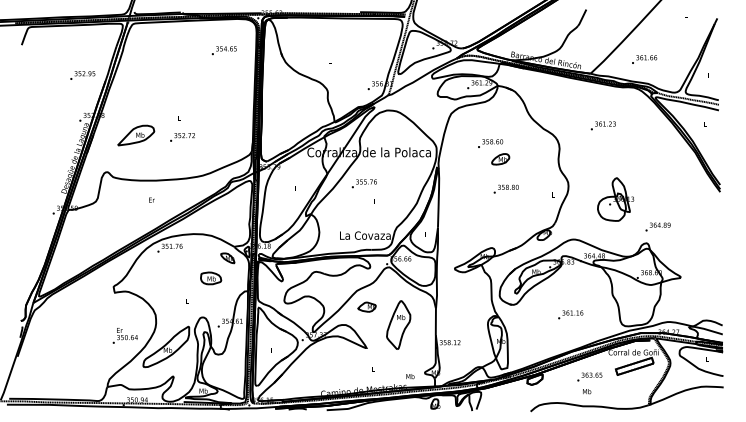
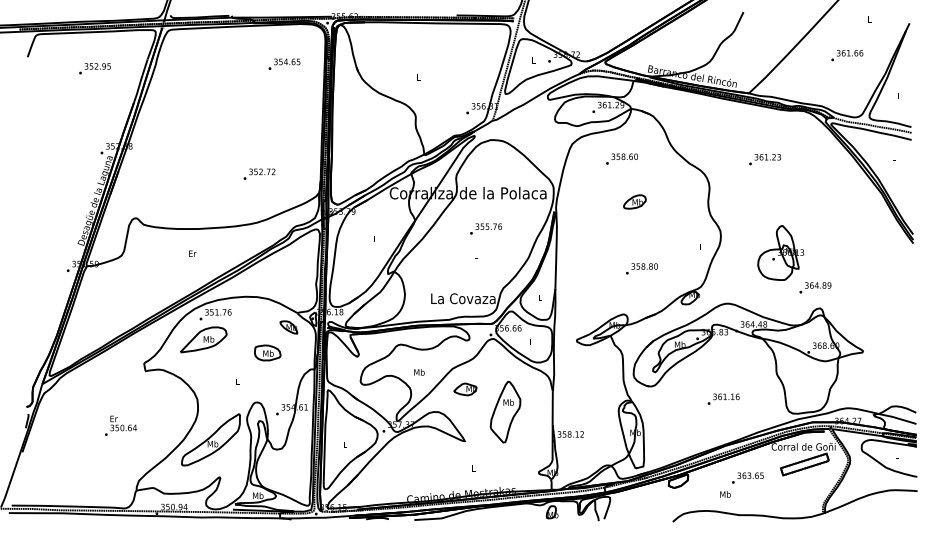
text: (644, 59) -> (847, 55), moved
text: (82, 75) -> (94, 68), moved
part: (135, 135) -> (203, 339), moved
text: (182, 136) -> (259, 173), moved
text: (490, 143) -> (621, 158), moved
text: (363, 183) -> (485, 228), moved
text: (505, 188) -> (641, 268), moved
text: (658, 226) -> (815, 287), moved
text: (124, 335) -> (120, 425), moved
text: (410, 376) -> (419, 372), moved
text: (587, 391) -> (725, 494), moved

